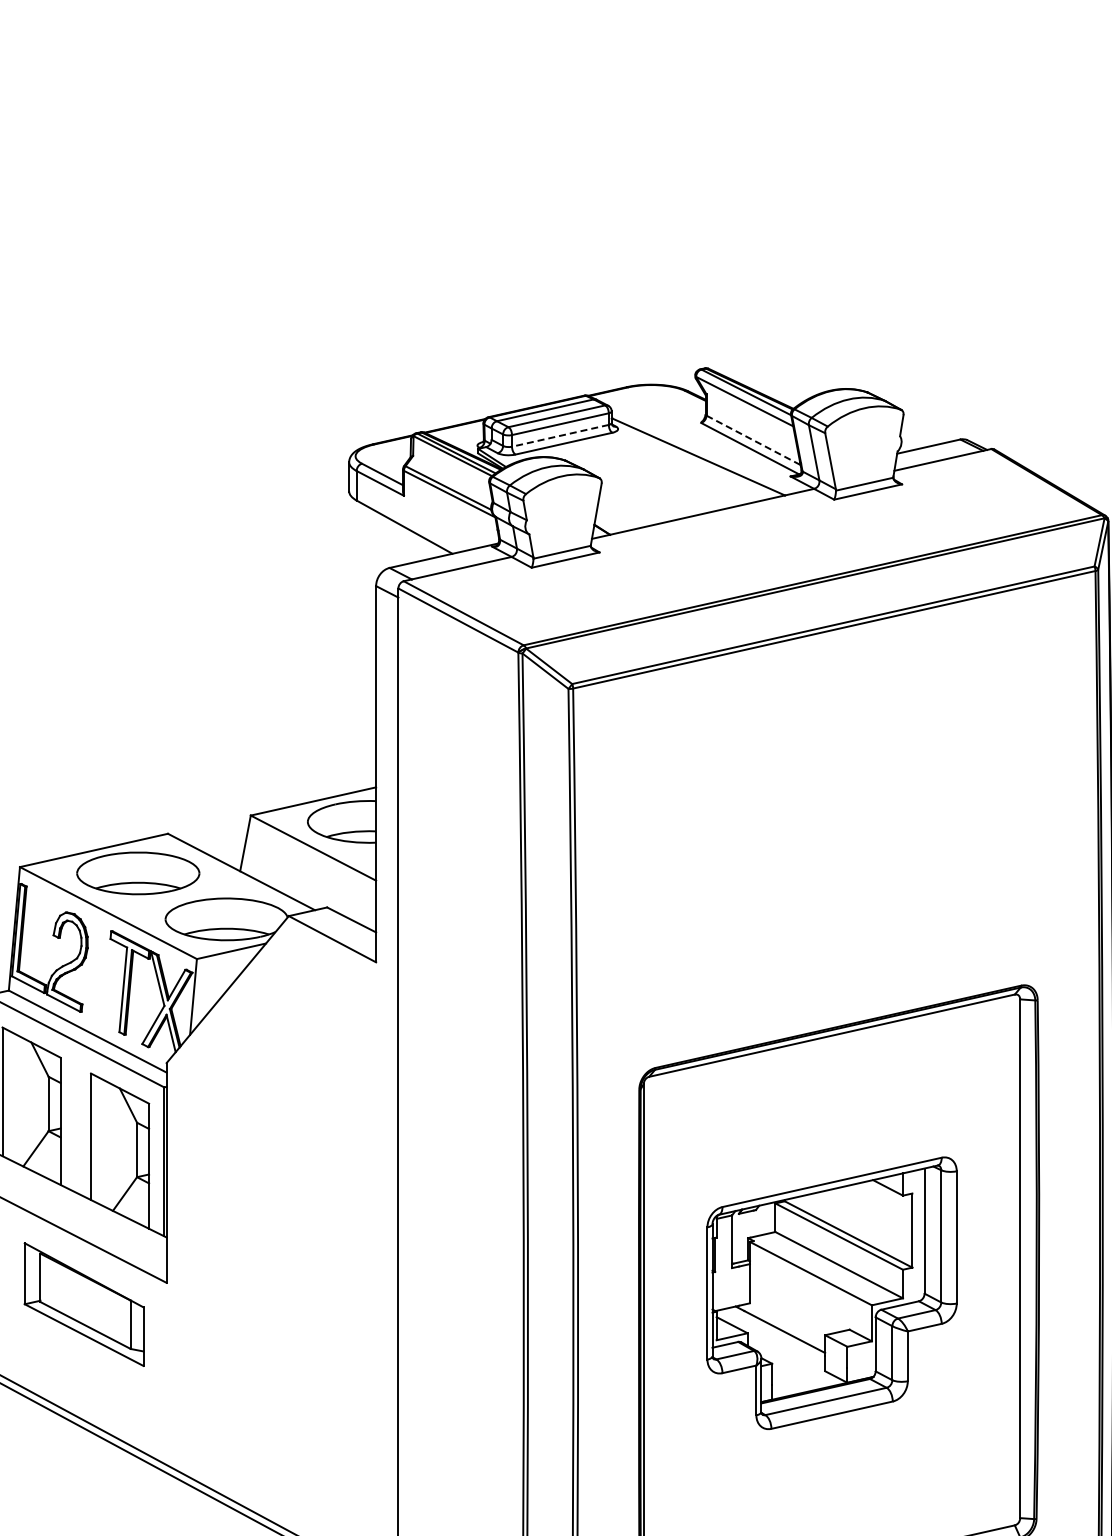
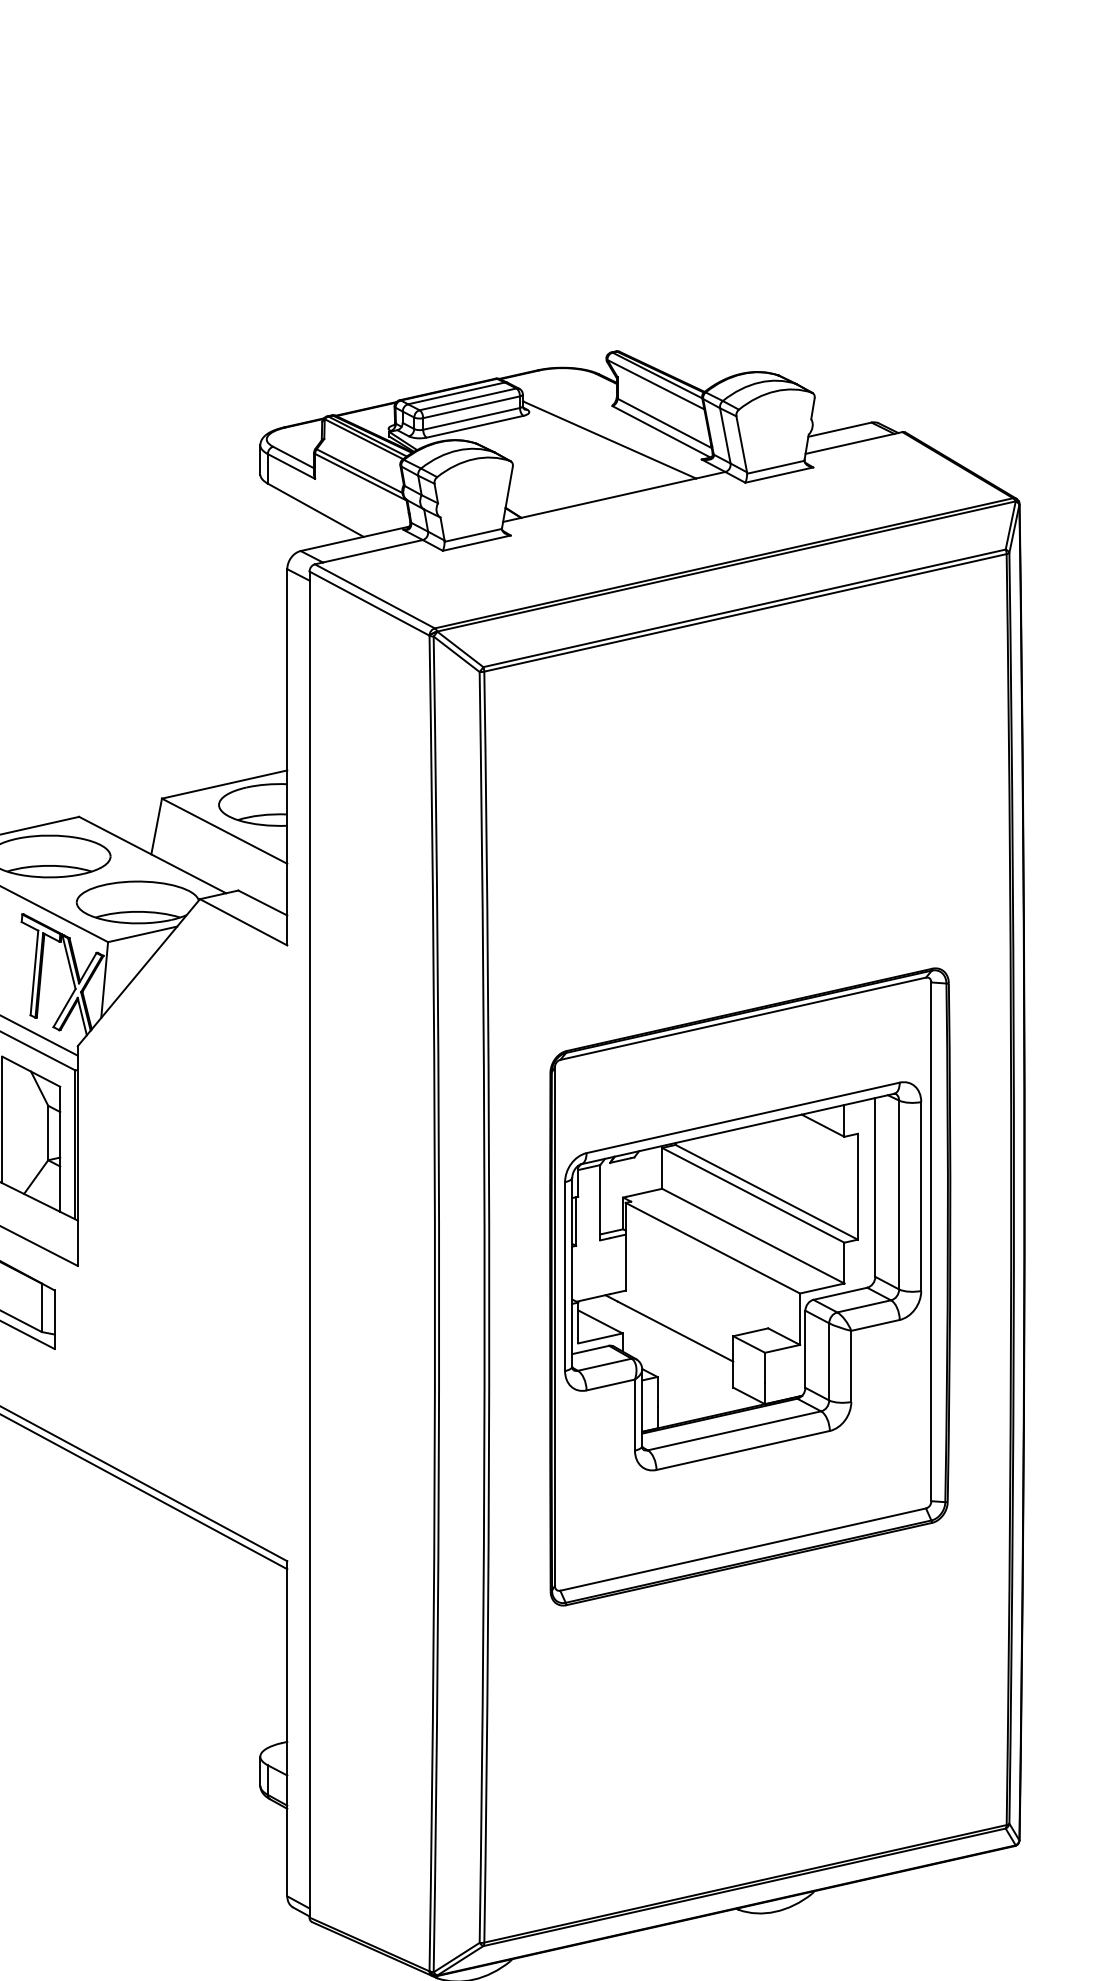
line: (560, 435) -> (471, 418), dashed -> solid
line: (754, 440) -> (665, 423), dashed -> solid
part: (832, 1293) -> (743, 1276), size x1.43

